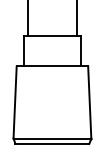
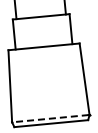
line: (51, 138) -> (49, 118), solid -> dashed

